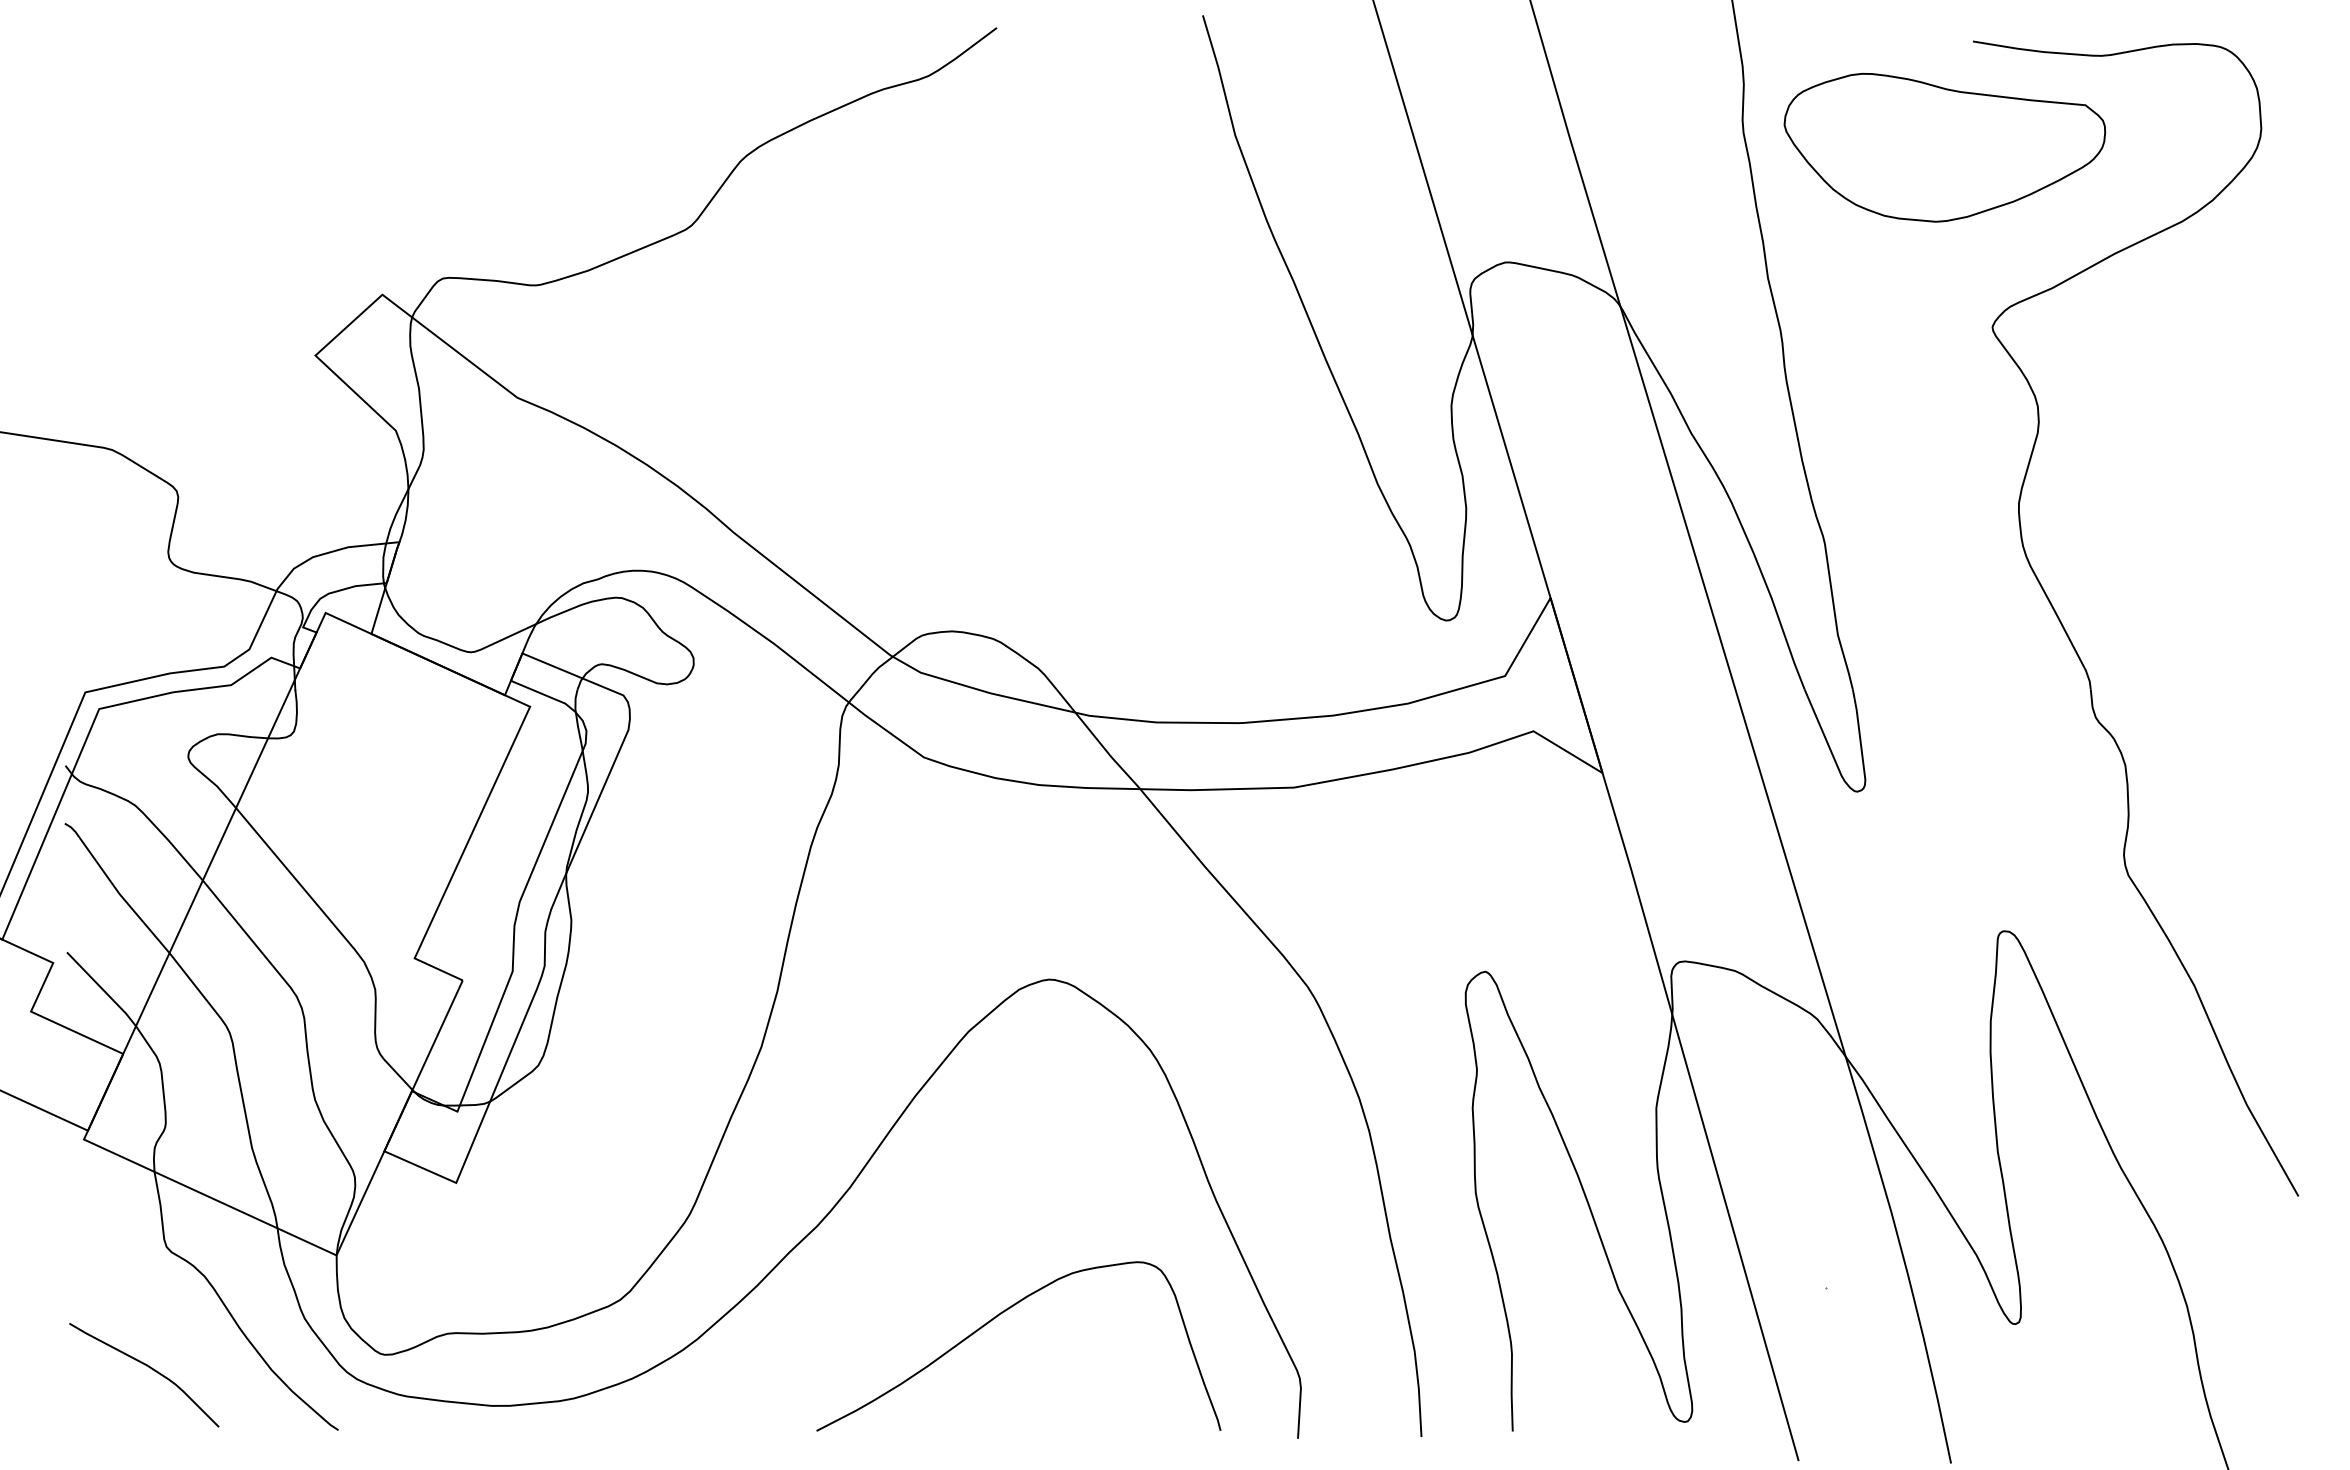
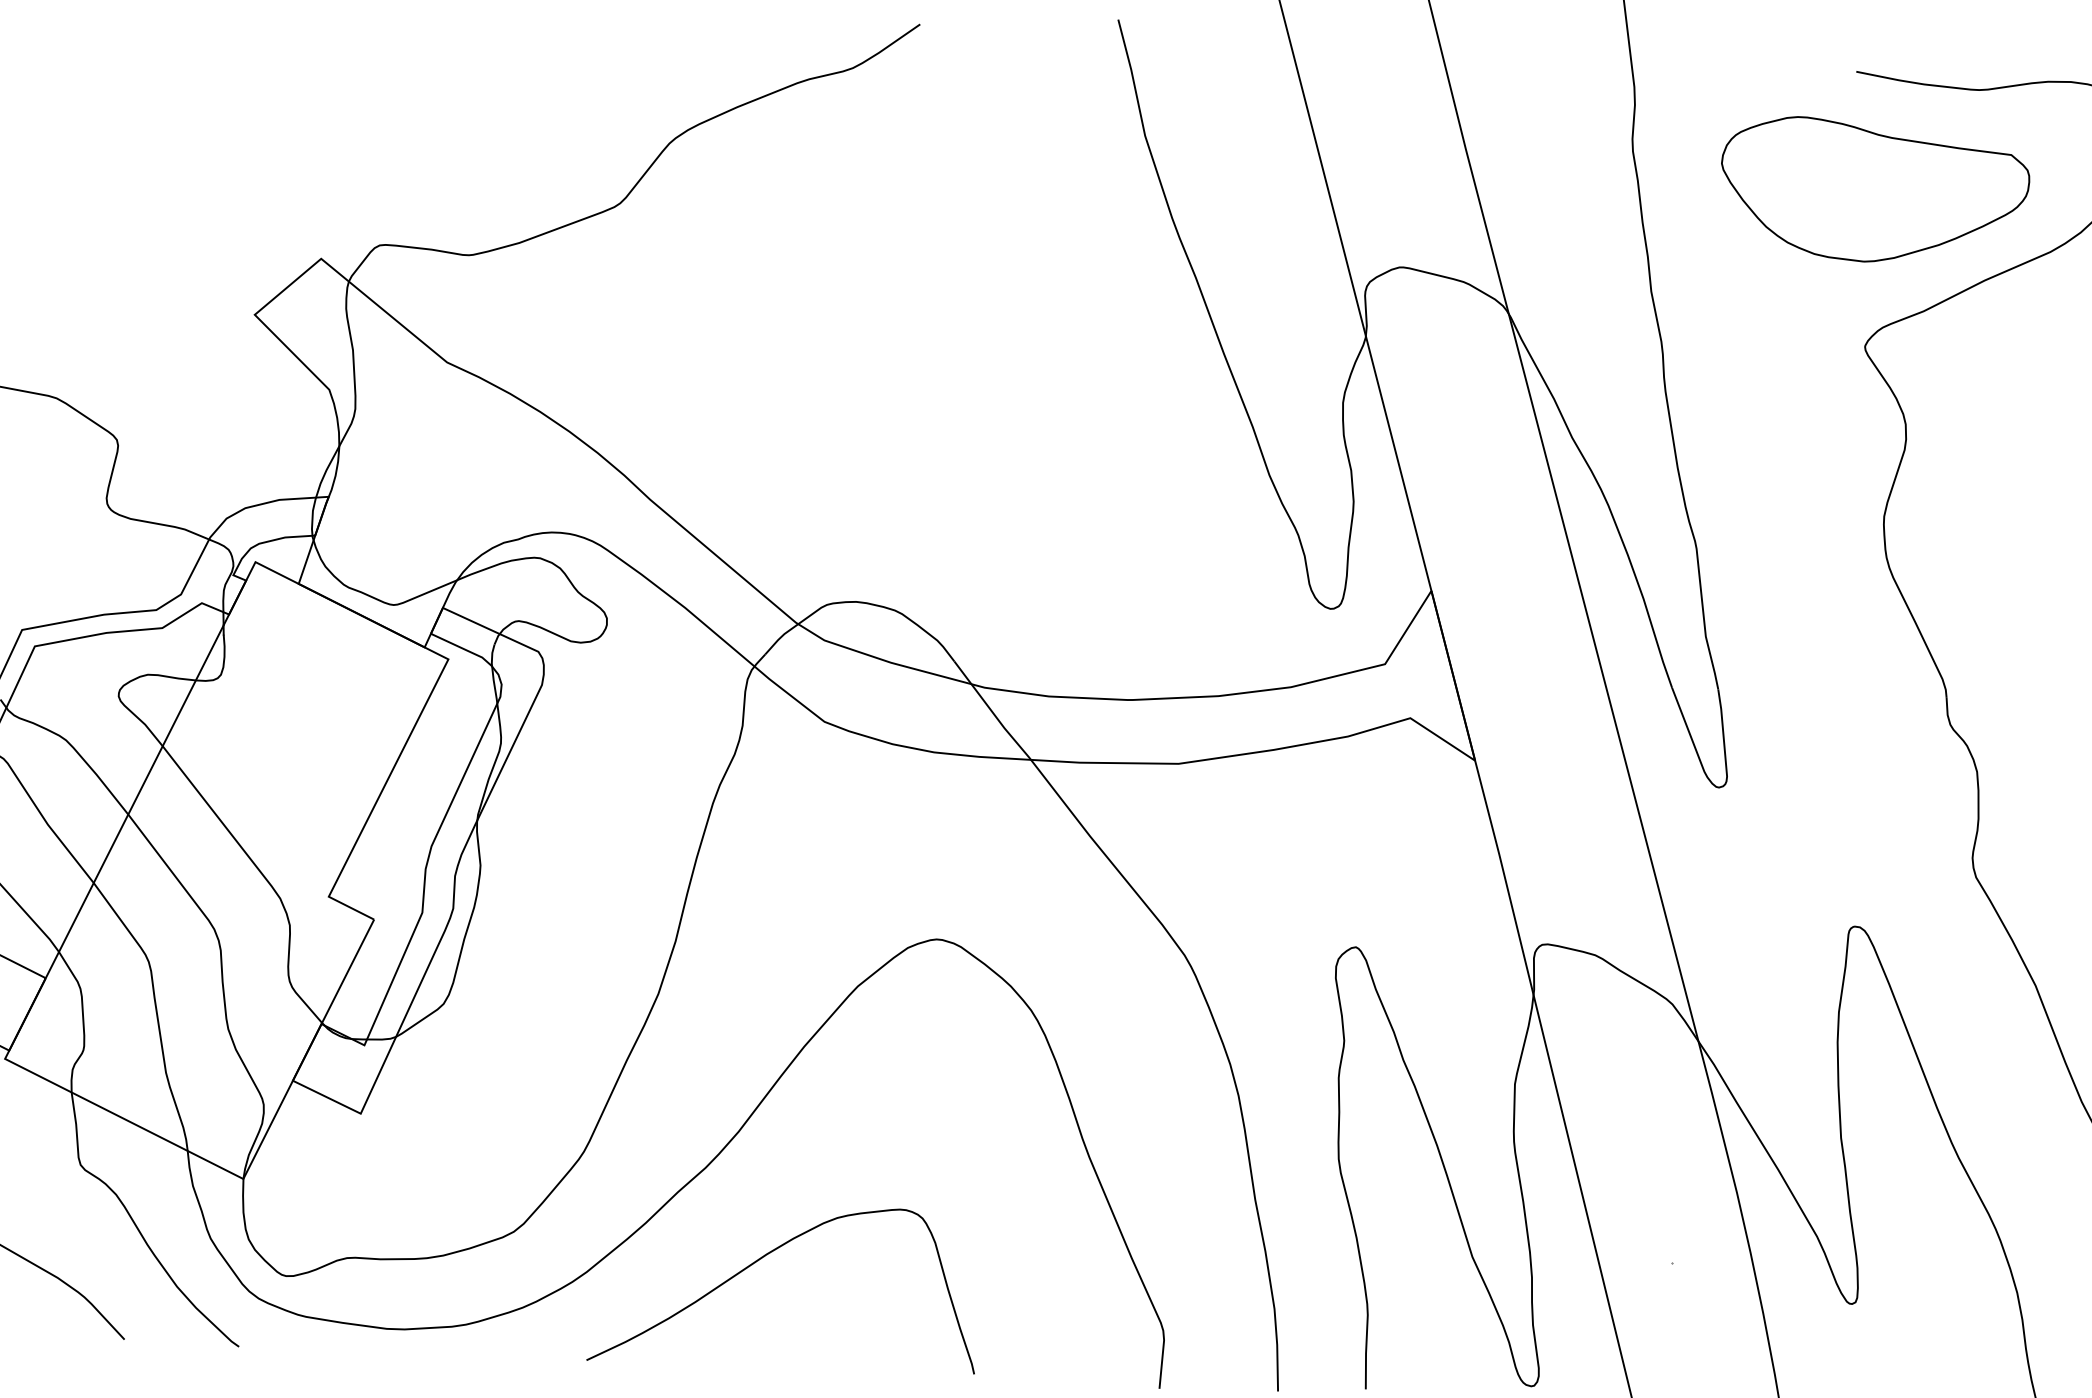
part: (1944, 147) -> (1874, 190), moved
curve: (998, 1316) -> (765, 1256), moved

